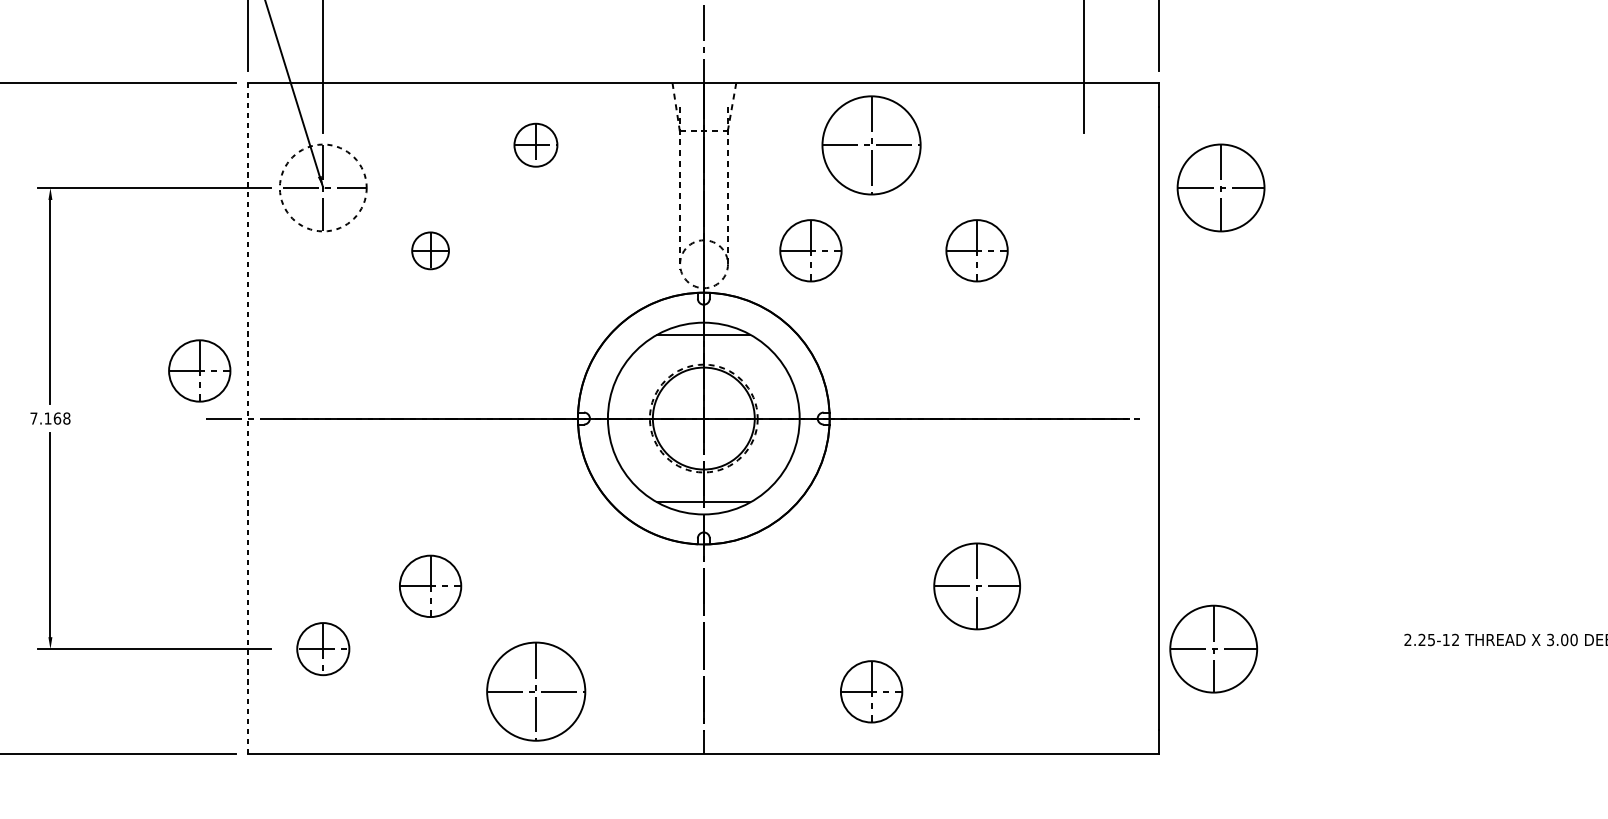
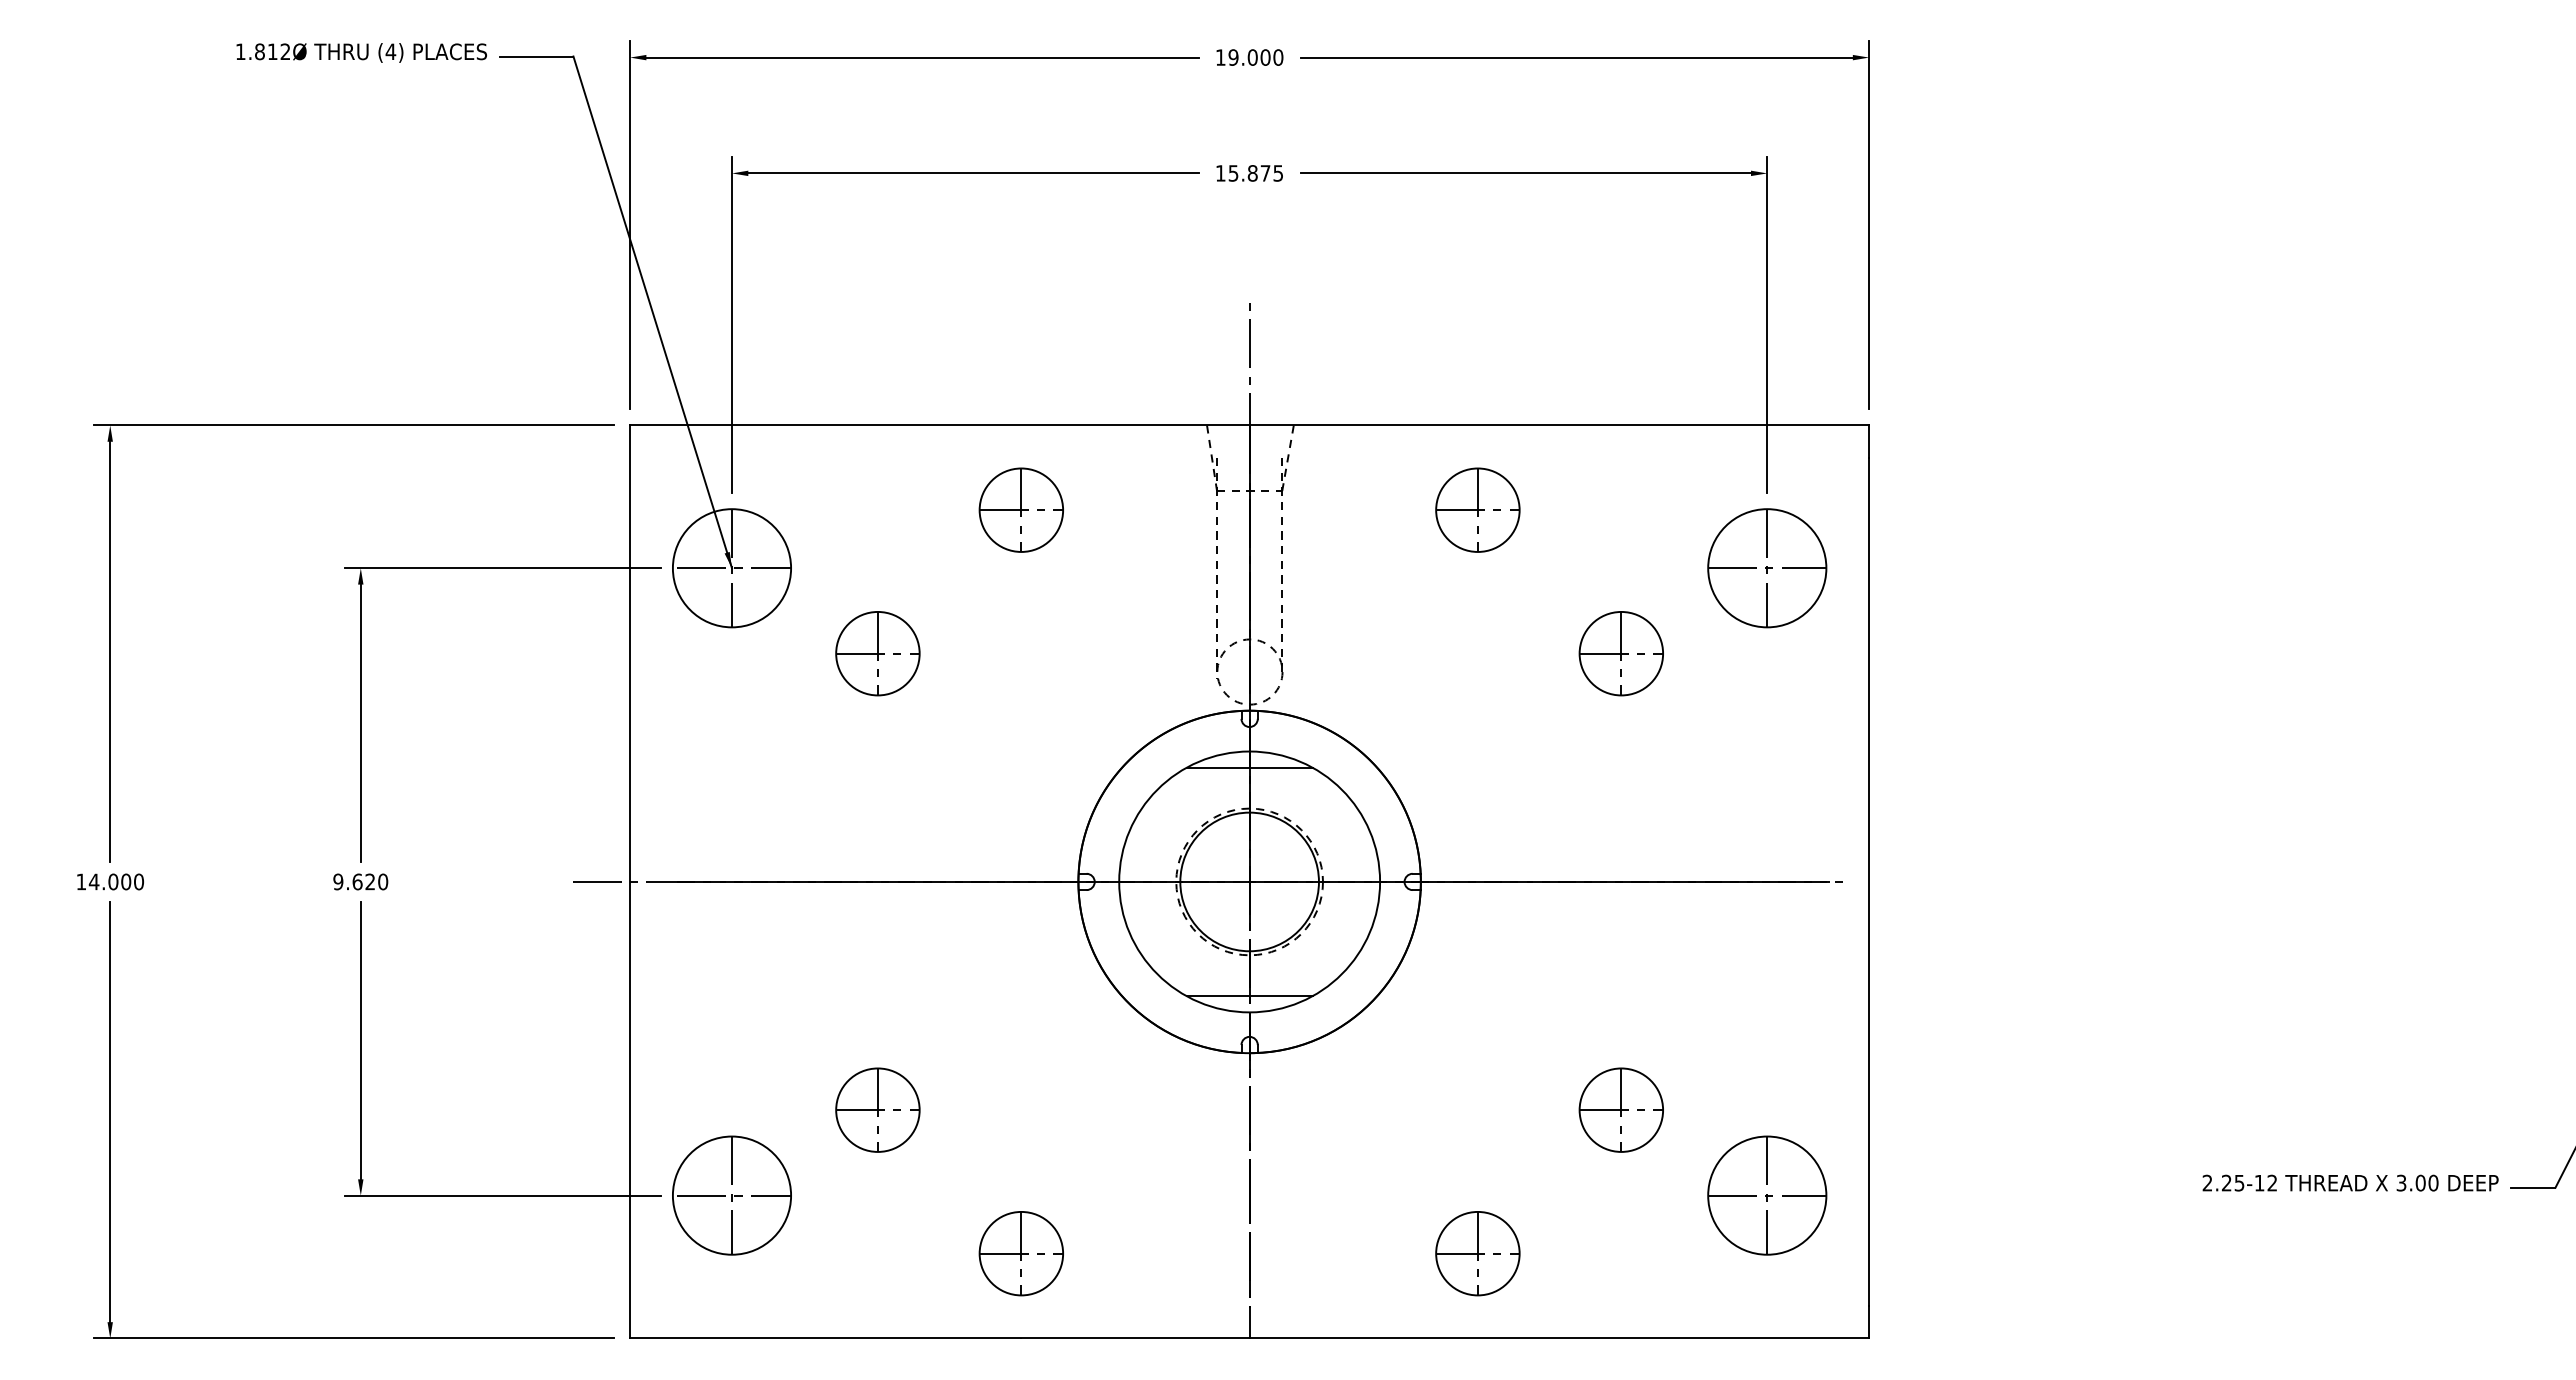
part: (535, 144) -> (1020, 509), size x1.43
part: (871, 144) -> (1477, 509), size x0.62
circle: (322, 188) -> (731, 568), dashed -> solid
part: (1221, 188) -> (1767, 568), moved
part: (430, 250) -> (877, 653), size x1.67
part: (810, 250) -> (1394, 653), removed
part: (199, 370) -> (563, 816), removed
text: (50, 418) -> (360, 881), 7.168 -> 9.620
line: (248, 418) -> (630, 881), dashed -> solid
part: (976, 585) -> (1620, 1109), size x0.71
part: (322, 649) -> (731, 1195), size x1.67
part: (1213, 649) -> (1767, 1195), moved
part: (535, 691) -> (1020, 1253), size x0.62

